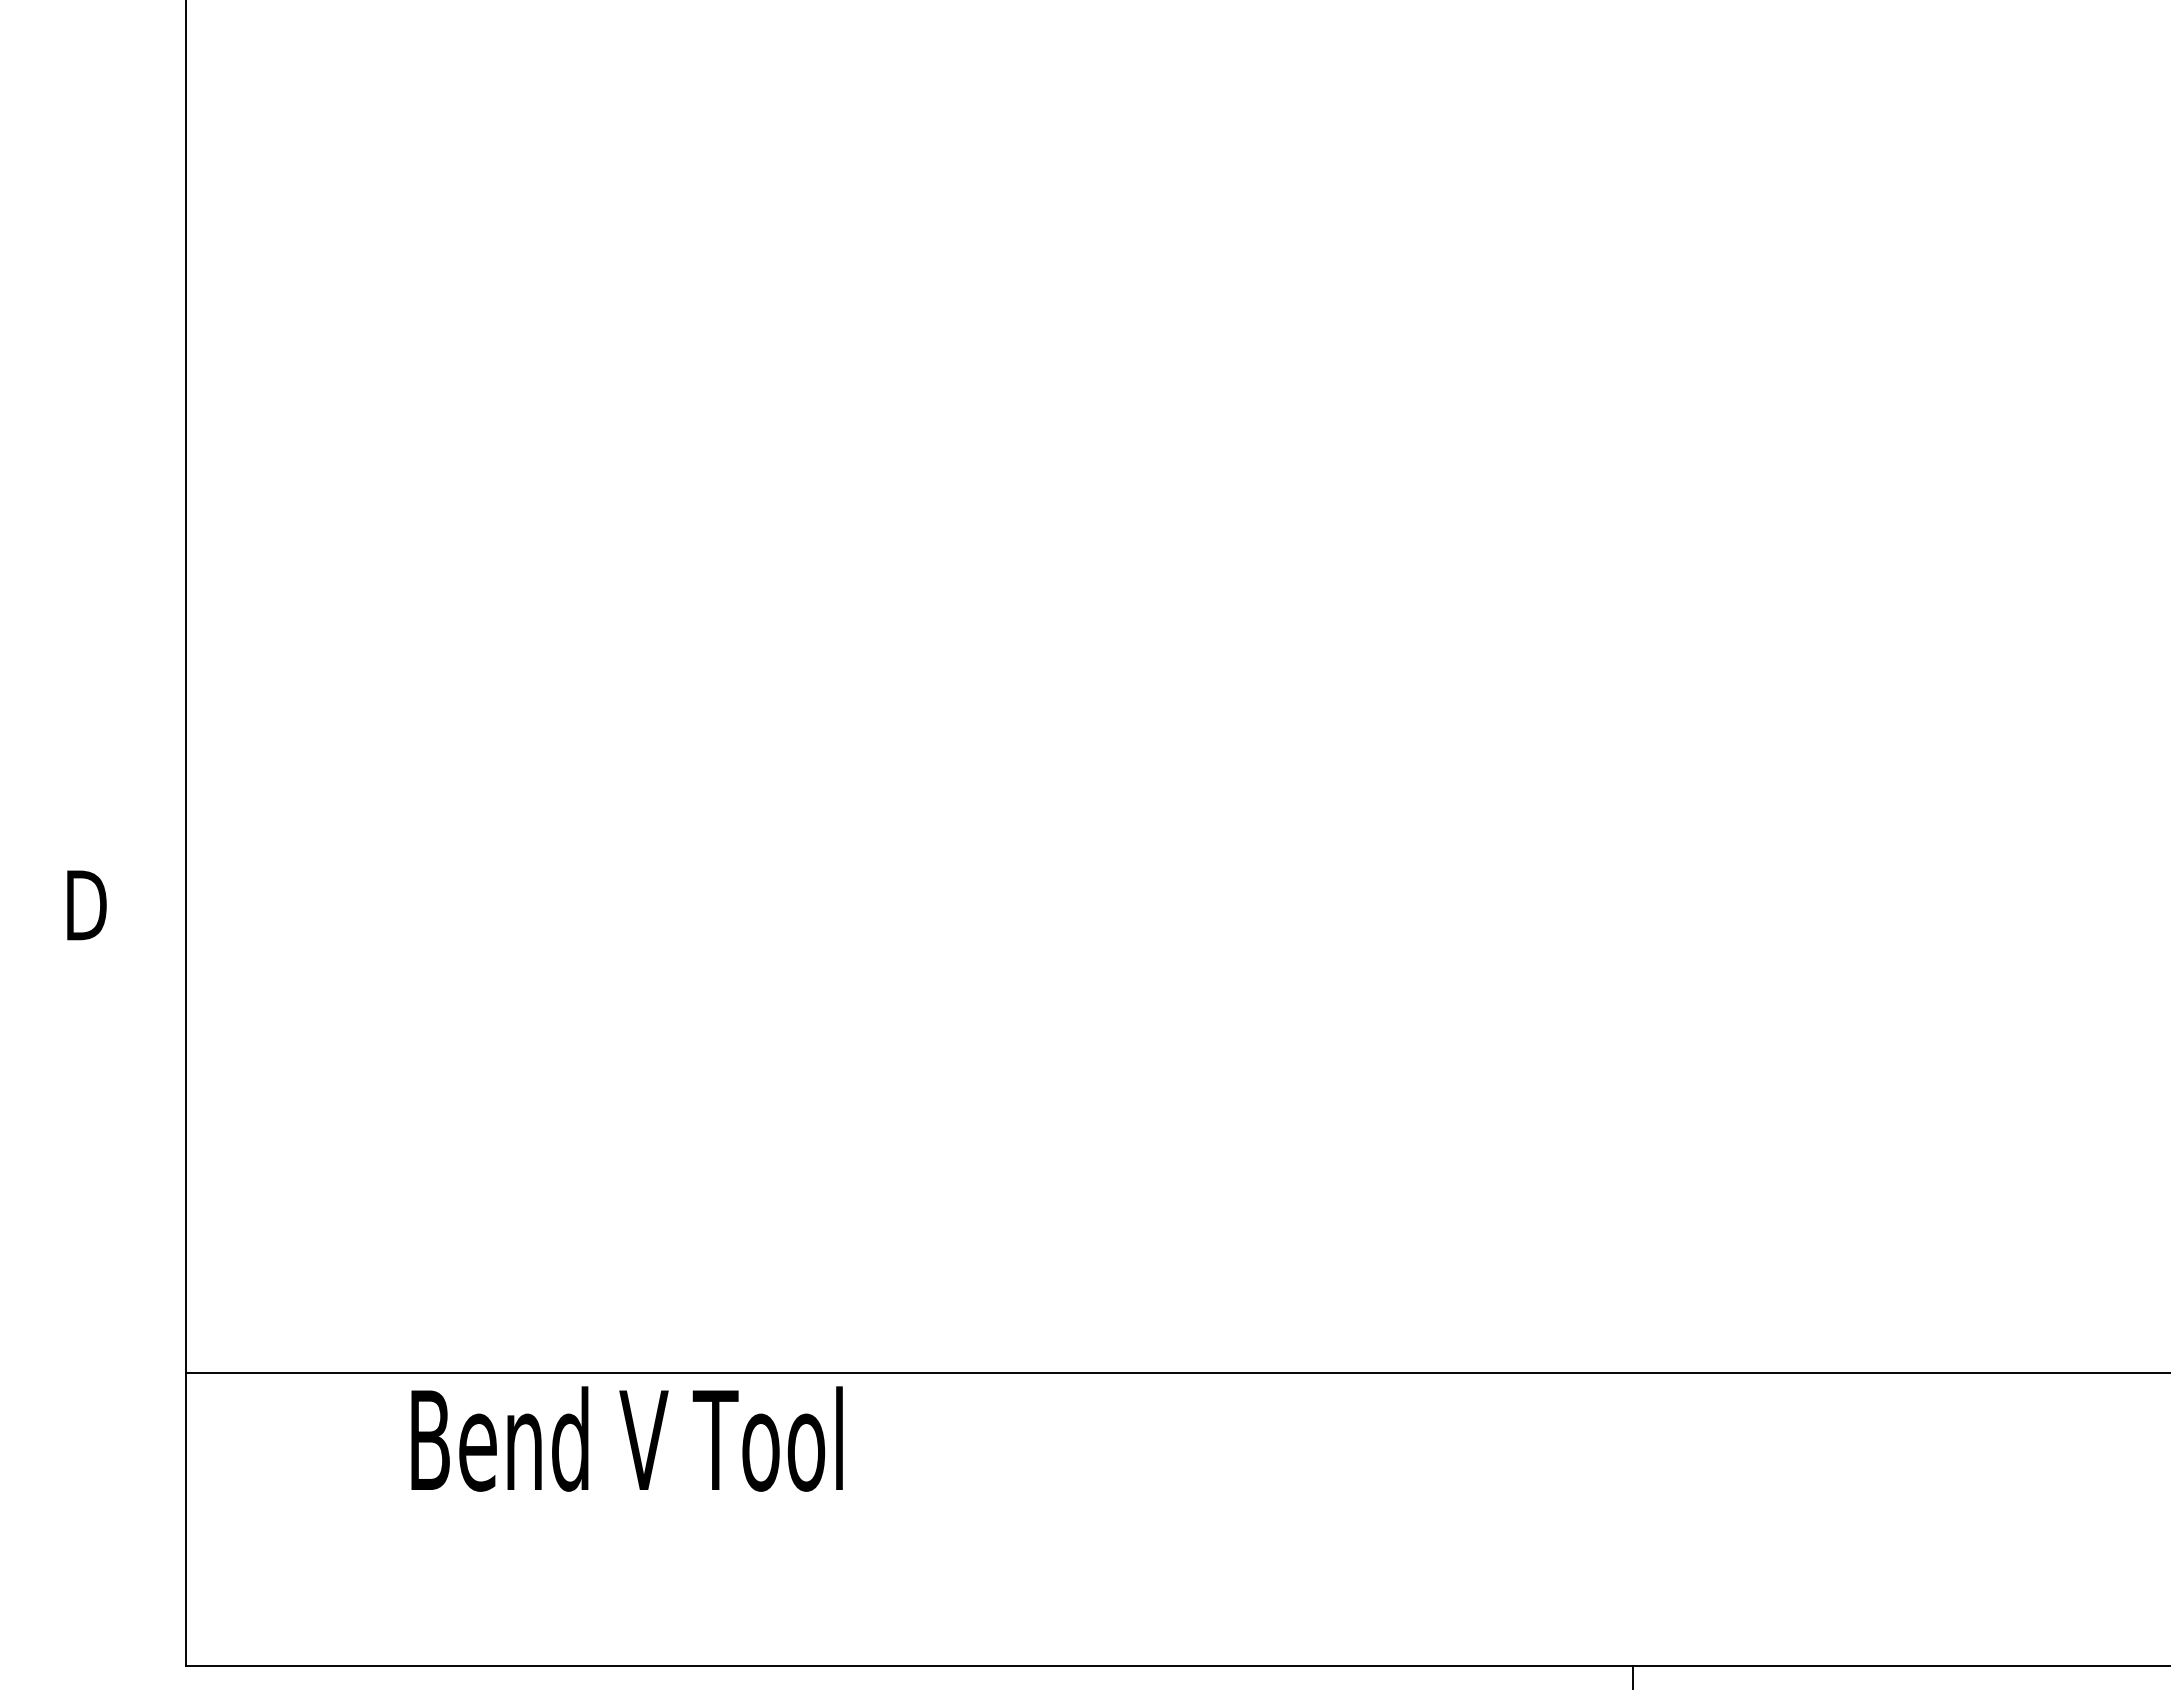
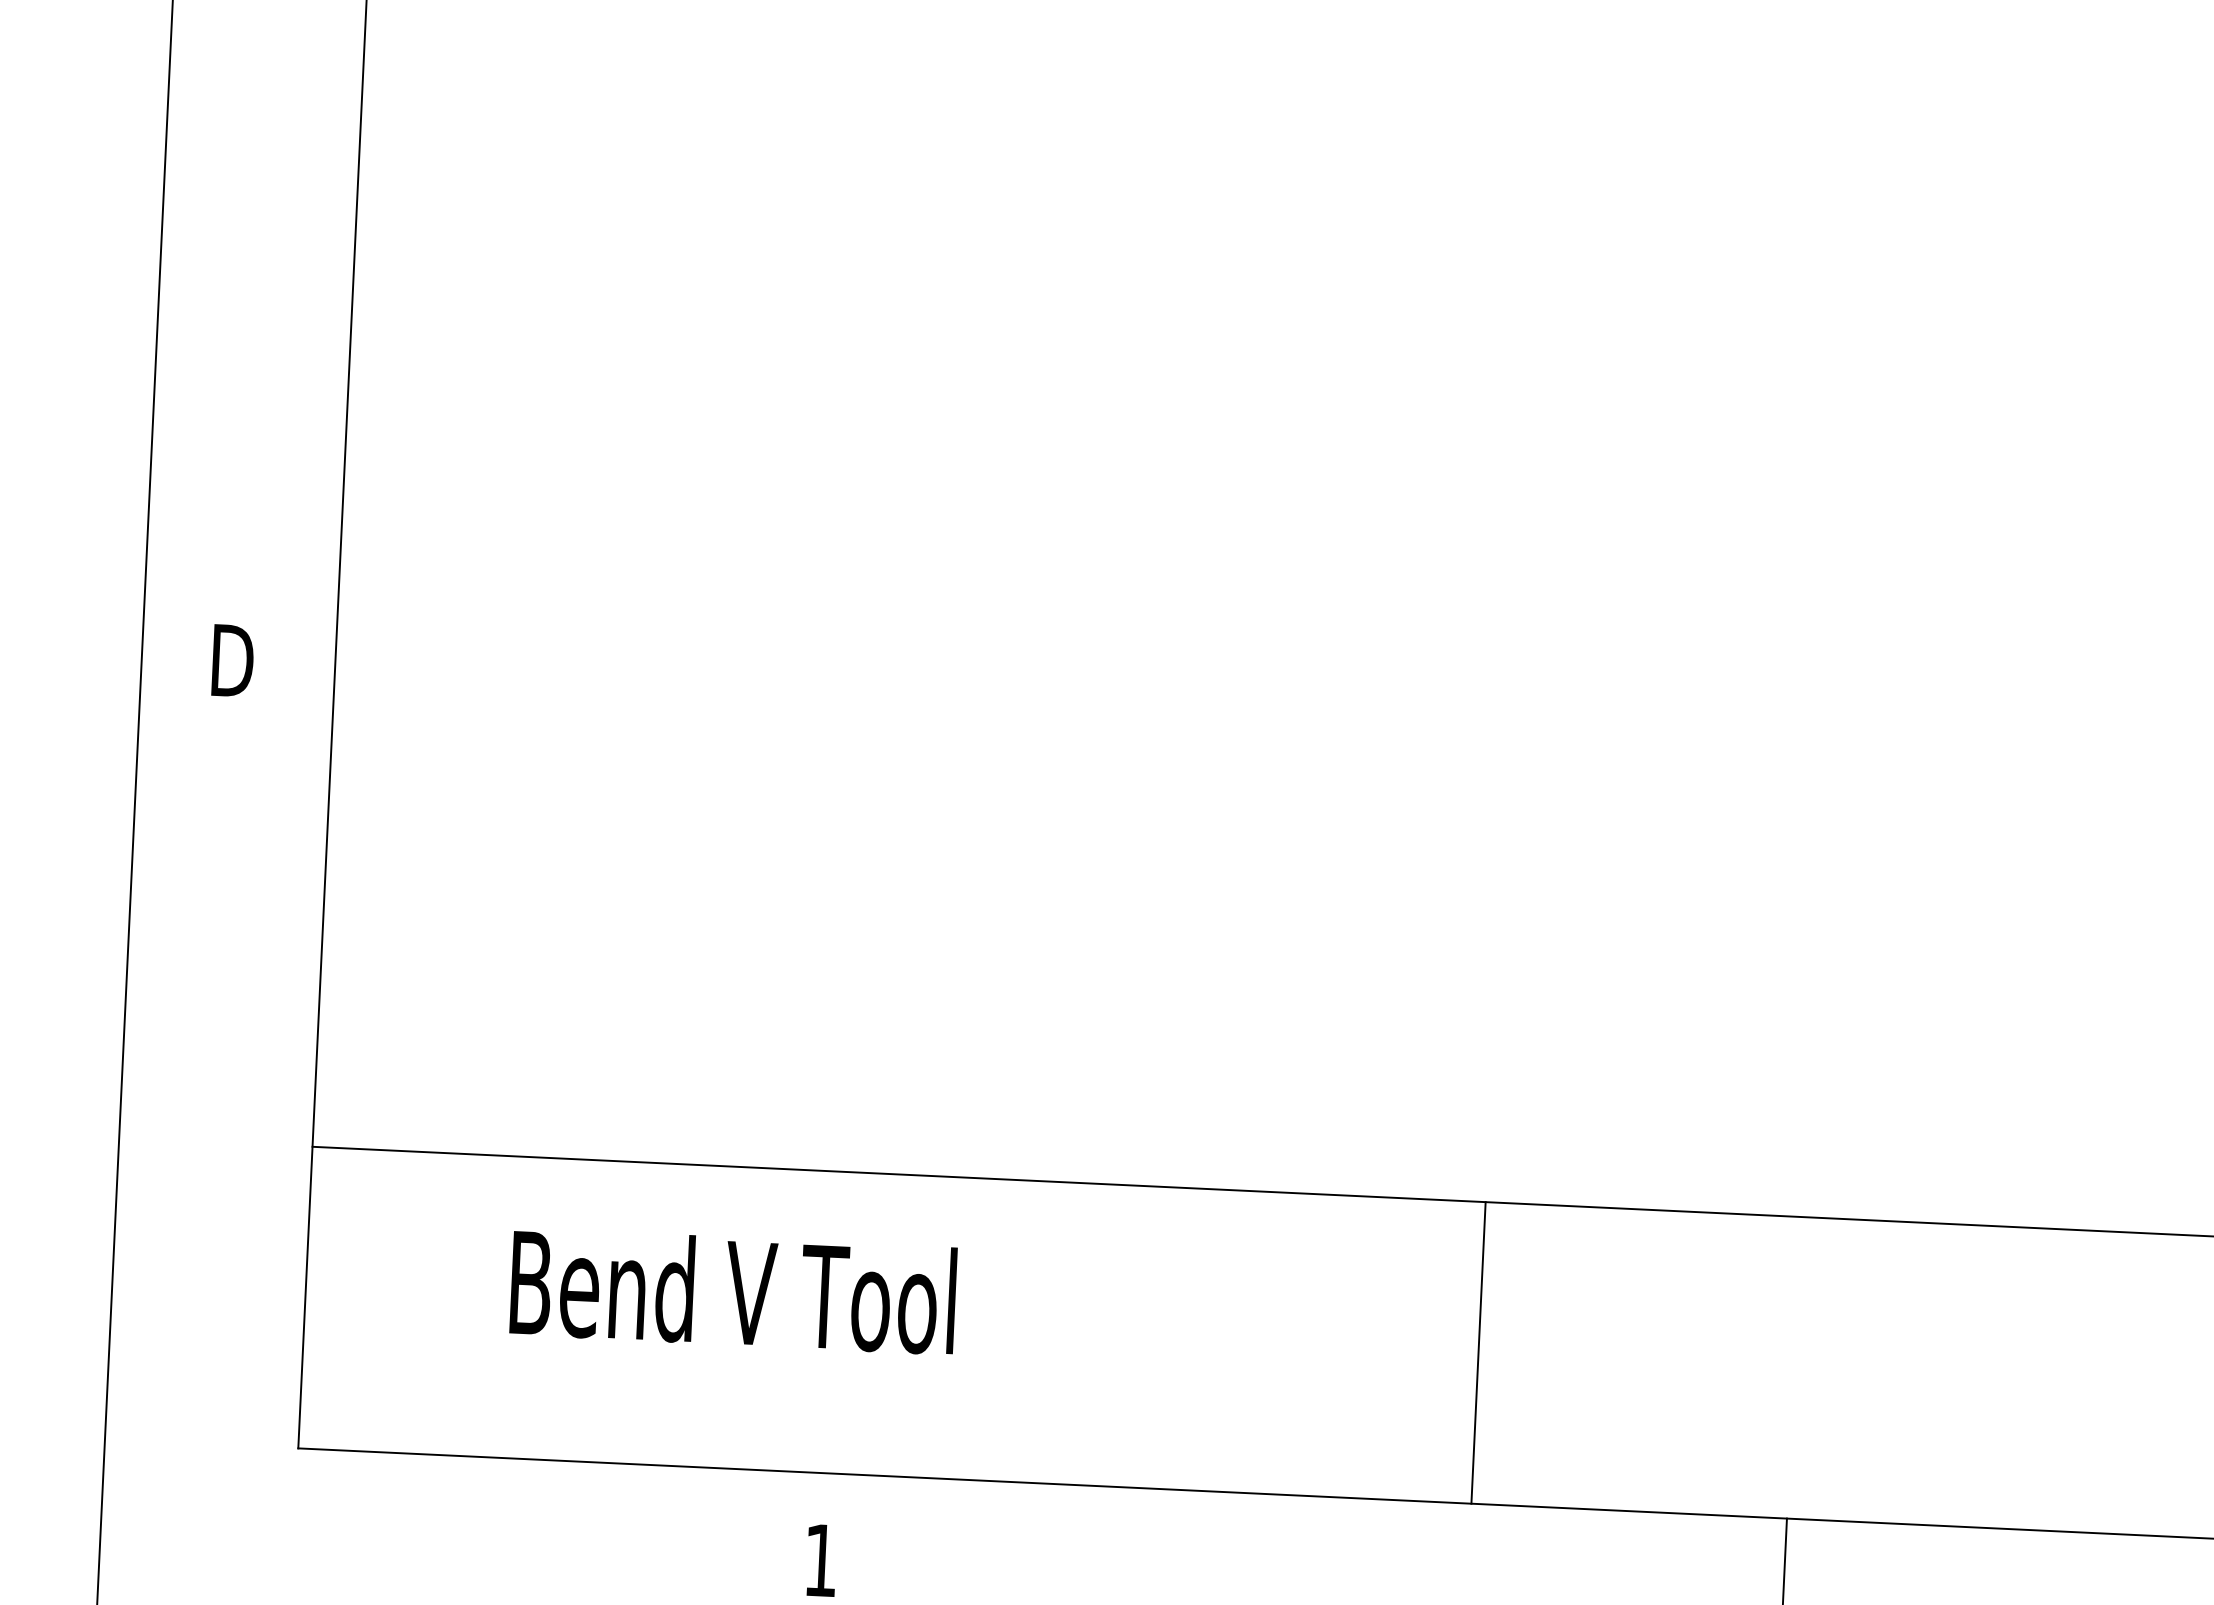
text: (626, 1438) -> (732, 1290), moved
line: (1326, 1519) -> (1478, 1352), added

